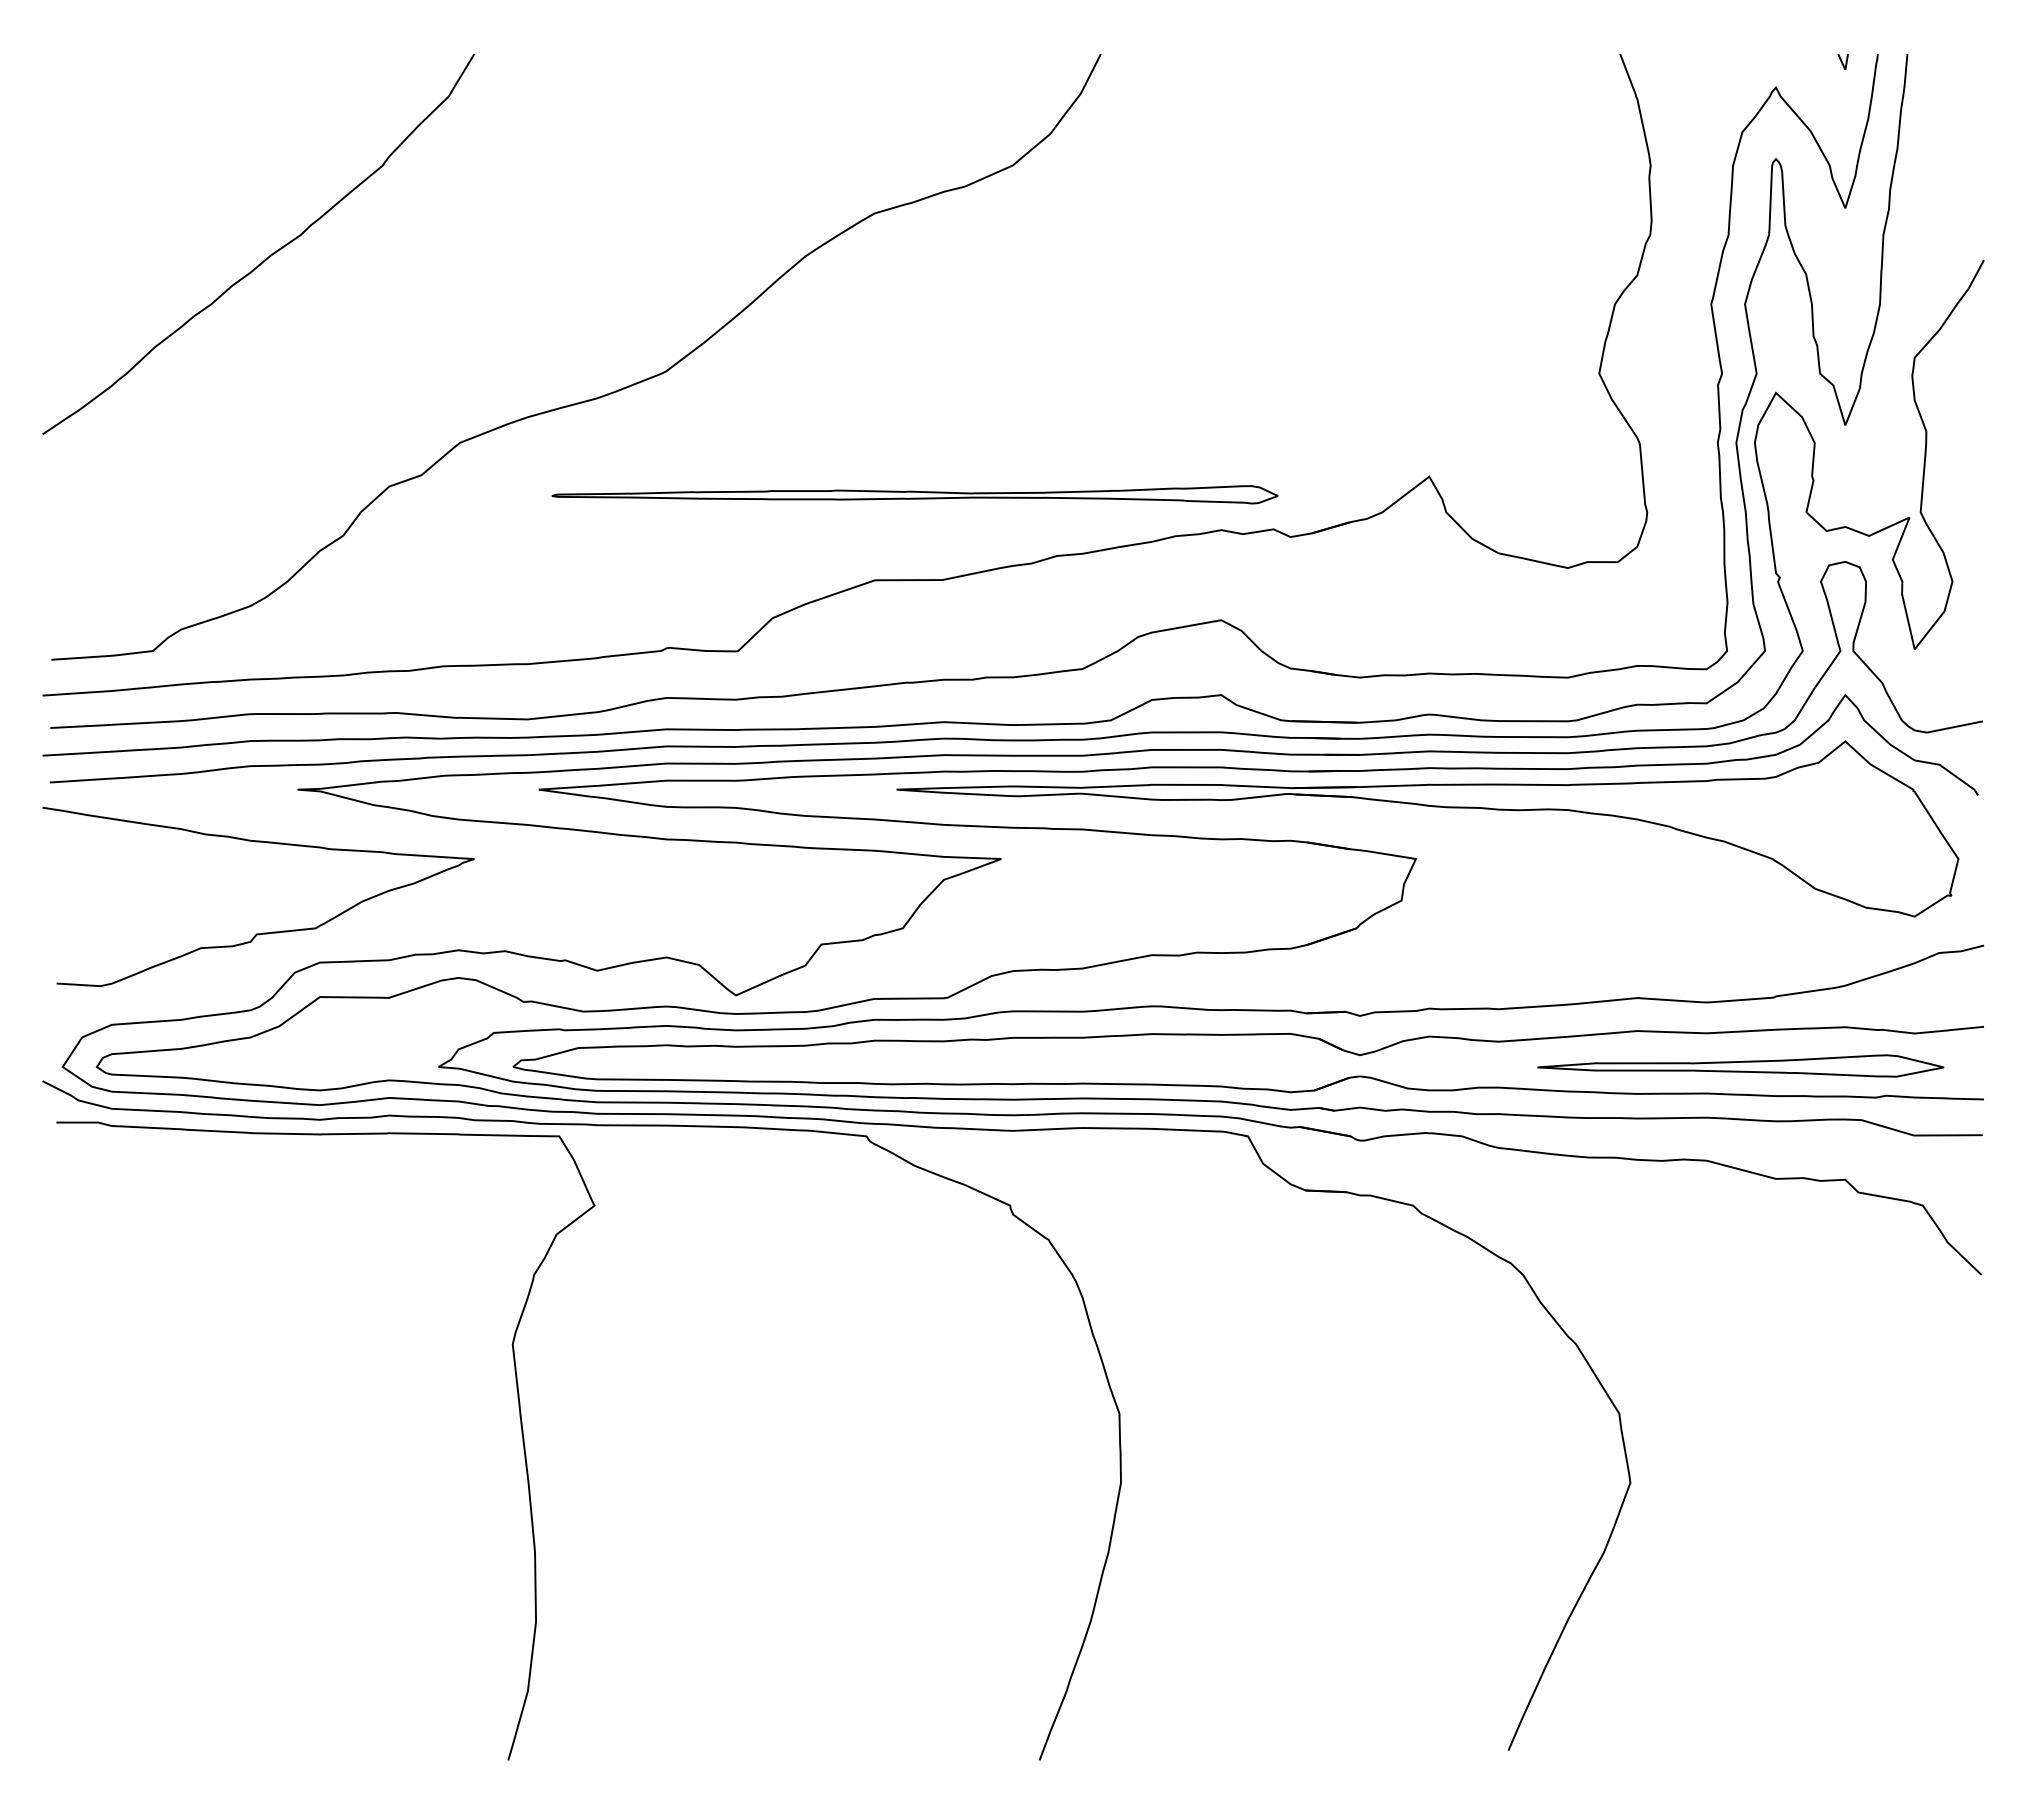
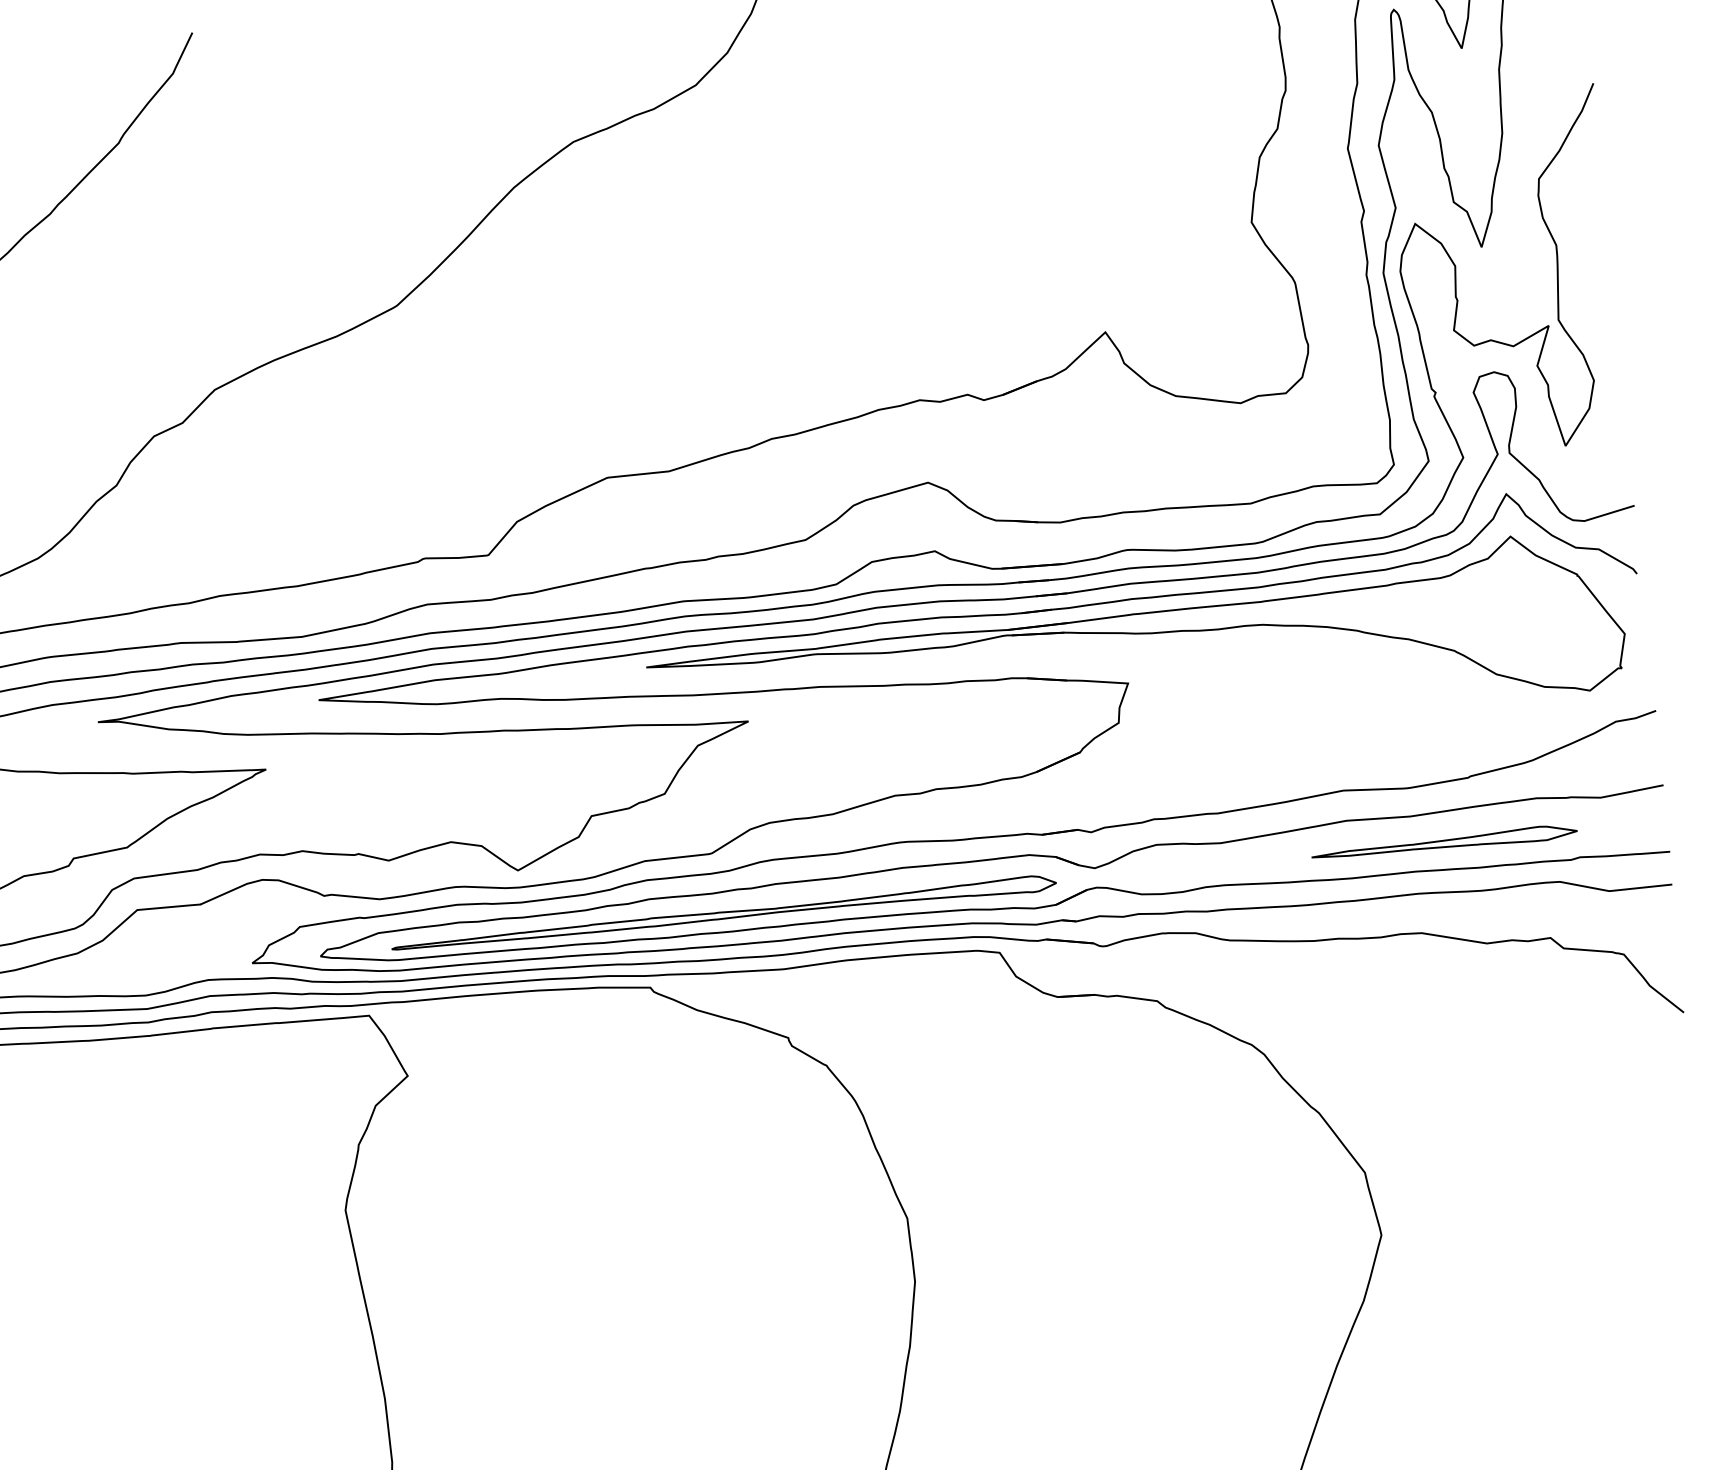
part: (914, 494) -> (723, 914), moved
part: (1740, 1065) -> (1444, 842), size x0.71

